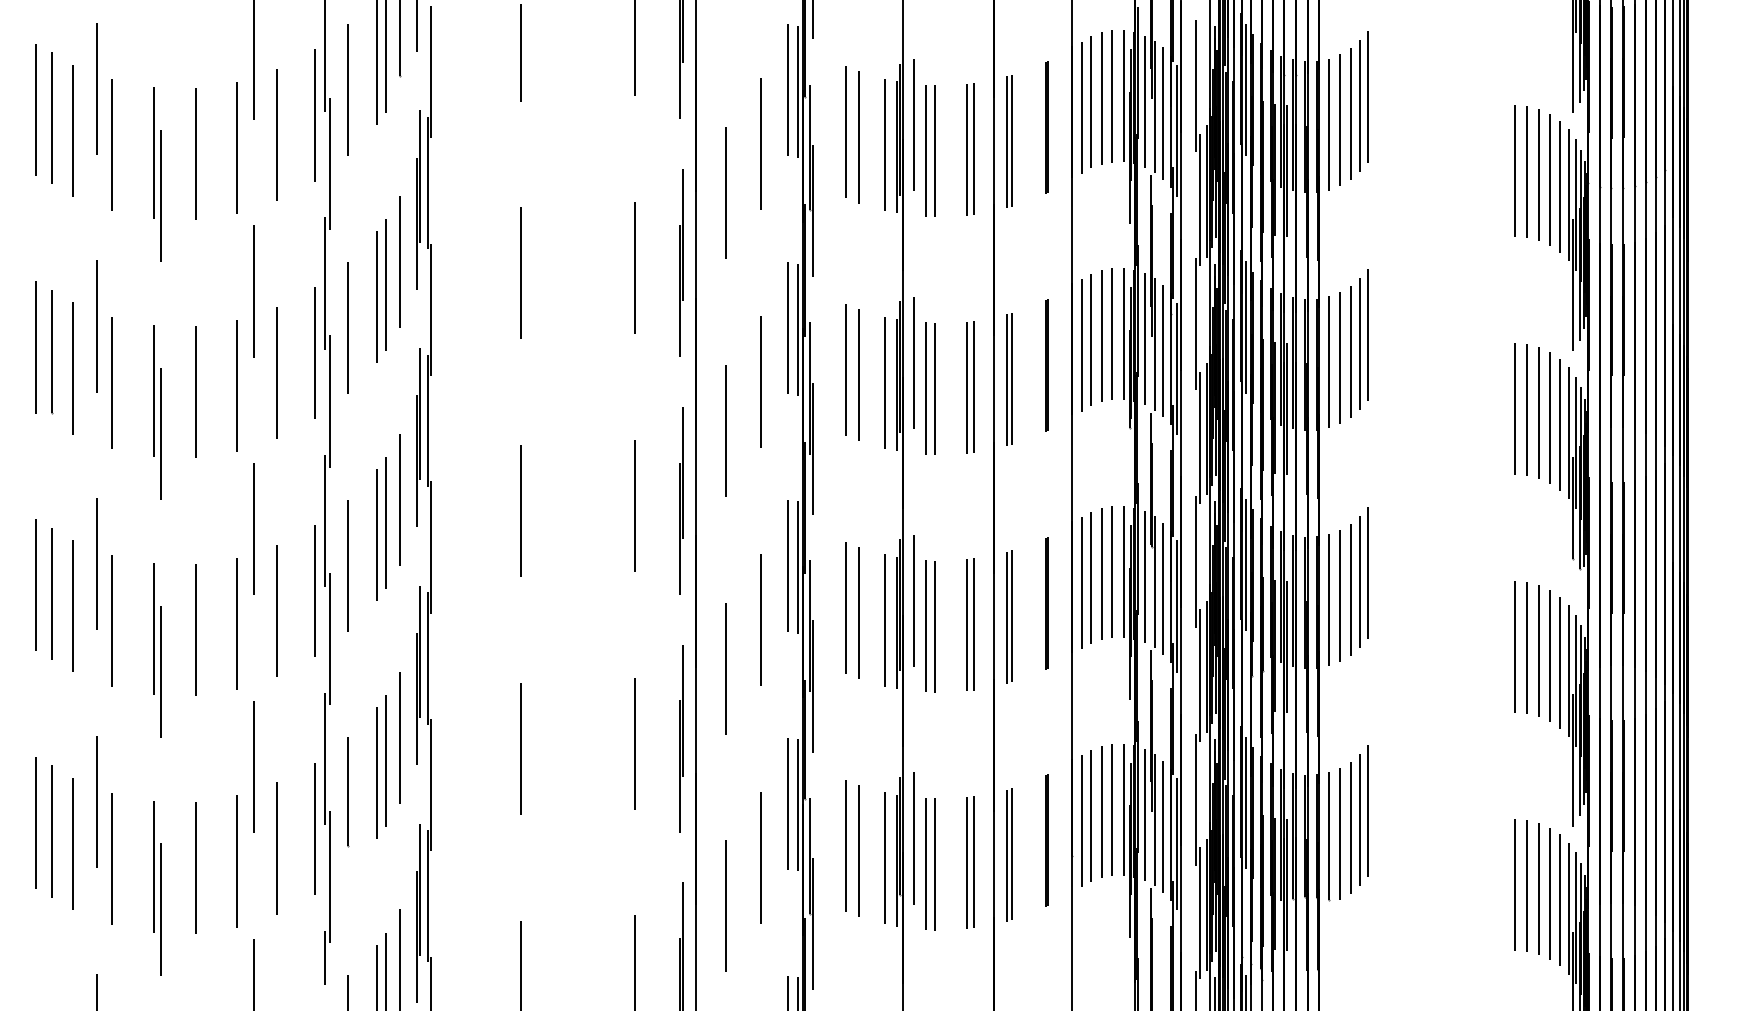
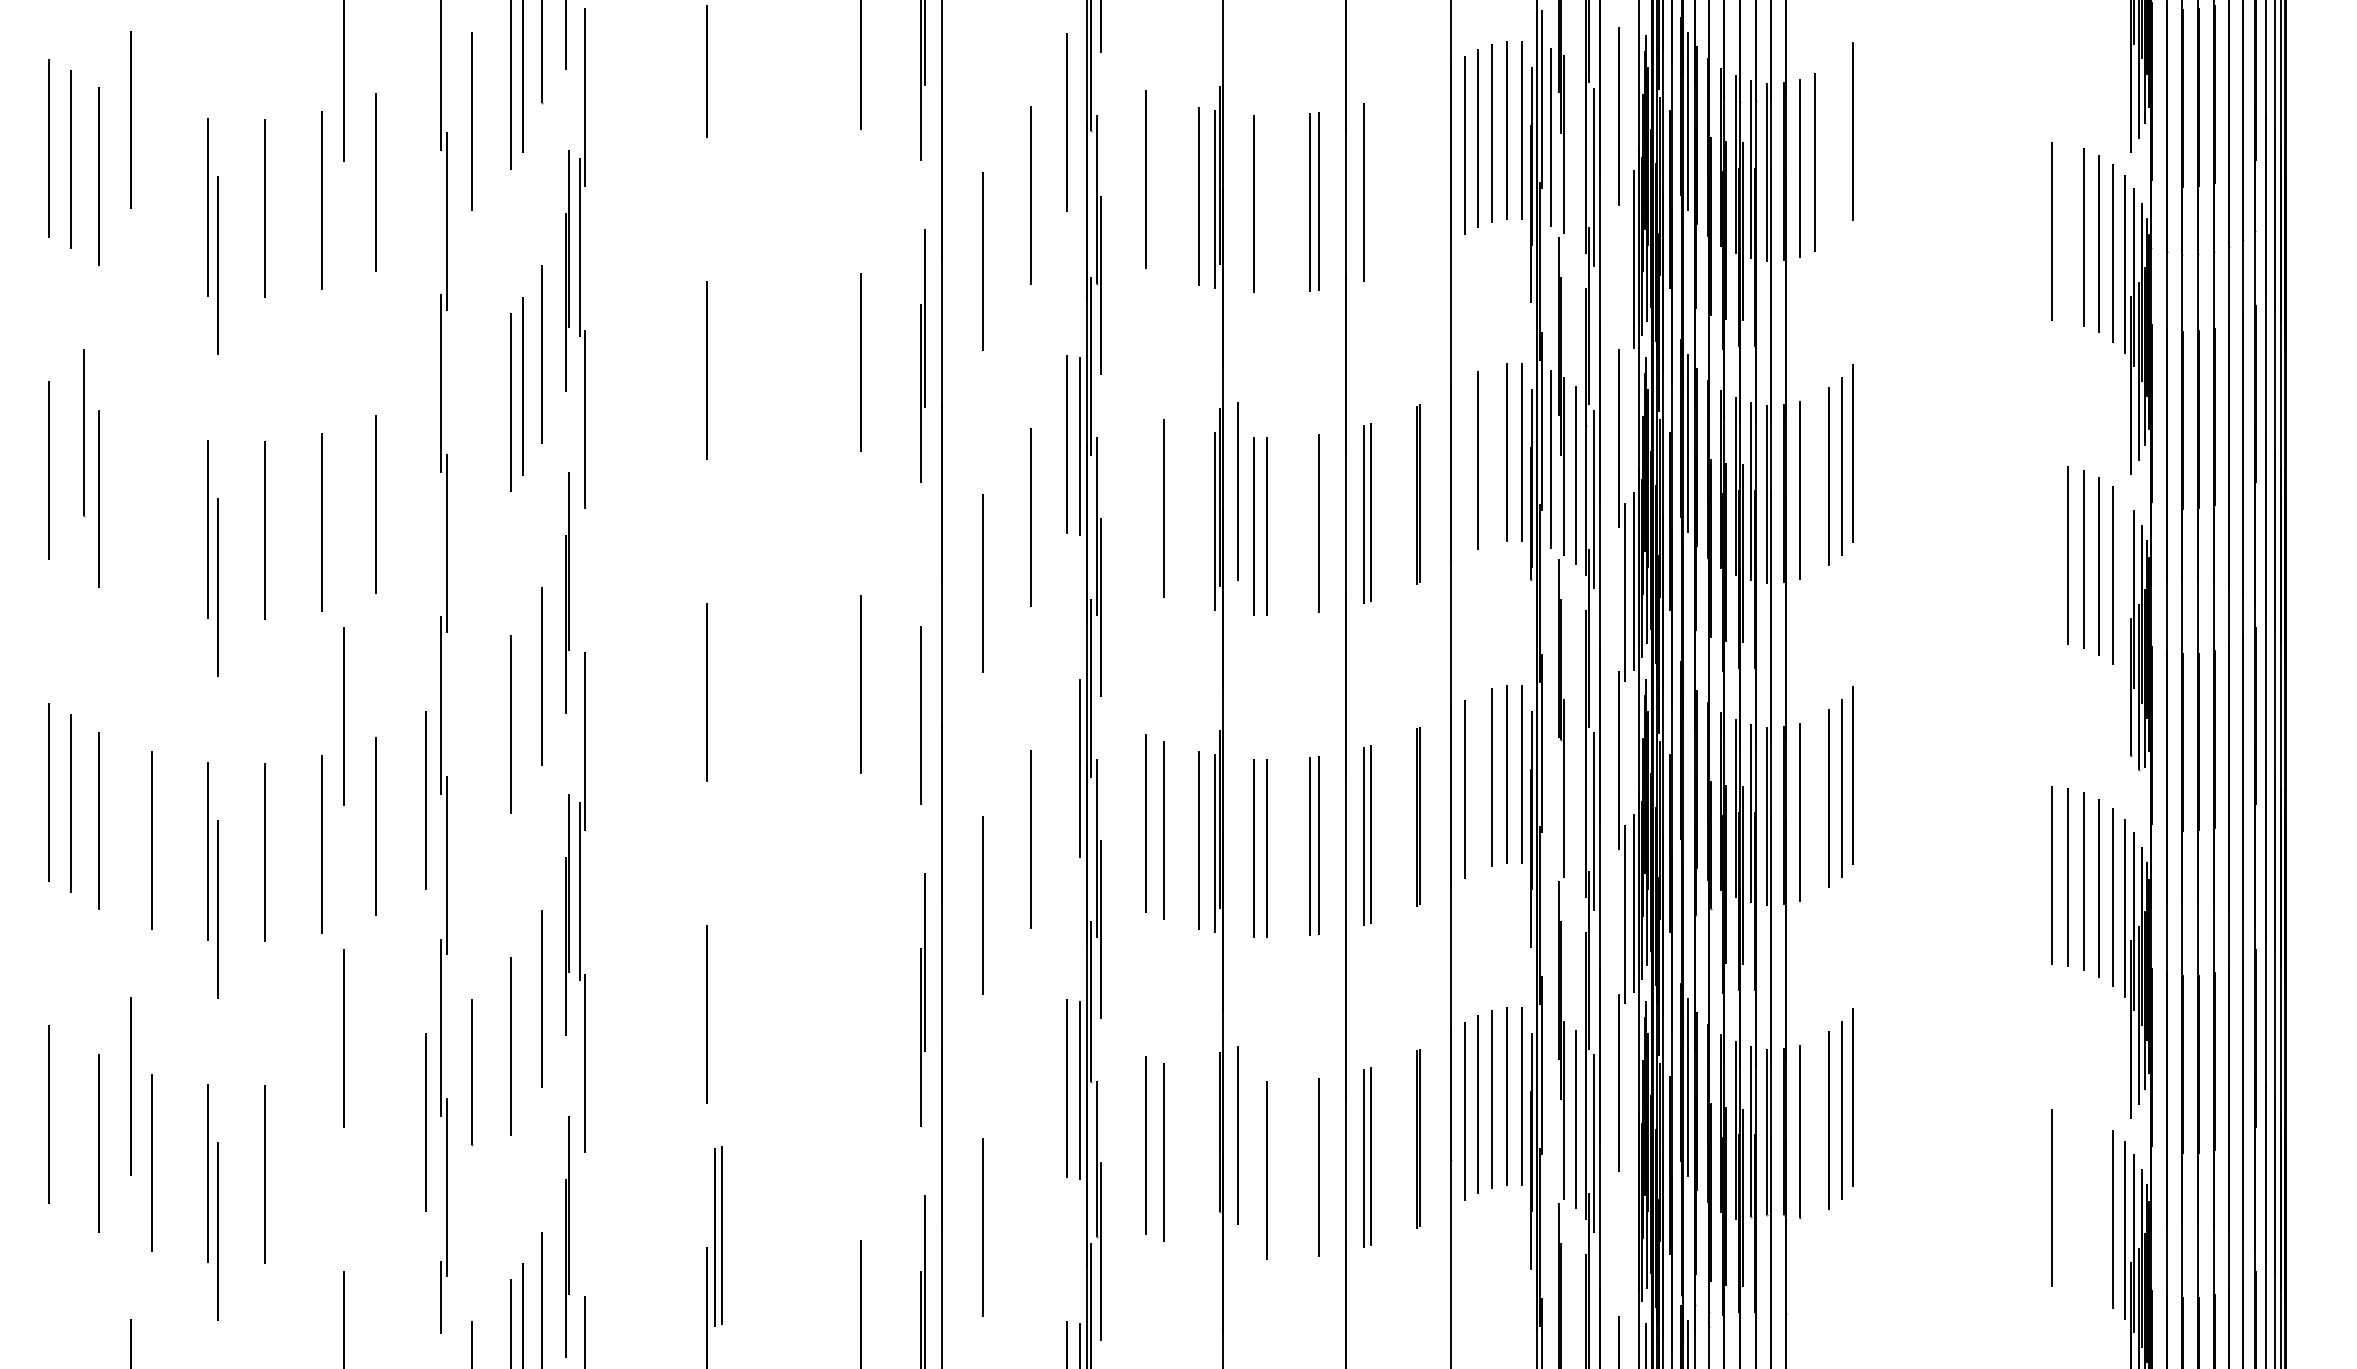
line: (797, 91) -> (1080, 123), removed
line: (1359, 106) -> (1841, 143), removed
line: (1163, 113) -> (1575, 153), removed
line: (314, 114) -> (426, 155), removed
line: (1350, 114) -> (1829, 154), removed
line: (914, 124) -> (1238, 168), removed
line: (1046, 127) -> (1417, 172), removed
line: (858, 137) -> (1163, 185), removed
line: (1011, 140) -> (1370, 190), removed
line: (112, 145) -> (152, 196), removed
line: (934, 151) -> (1266, 204), removed
line: (1527, 171) -> (2068, 232), removed
line: (1200, 199) -> (1625, 270), removed
line: (253, 291) -> (343, 394), removed
line: (96, 326) -> (131, 441), removed
line: (347, 327) -> (471, 443), removed
line: (1101, 335) -> (1492, 454), removed
line: (1081, 345) -> (1465, 467), removed
line: (52, 351) -> (84, 433), moved
line: (314, 352) -> (426, 477), removed
line: (1340, 357) -> (1815, 484), removed
line: (845, 369) -> (1145, 500), removed
line: (111, 382) -> (151, 518), removed
line: (884, 382) -> (1198, 517), removed
line: (966, 387) -> (1309, 524), removed
line: (1514, 408) -> (2051, 553), removed
line: (427, 420) -> (579, 569), removed
line: (1568, 432) -> (2124, 585), removed
line: (682, 472) -> (924, 639), removed
line: (385, 522) -> (522, 707), removed
line: (96, 563) -> (131, 763), removed
line: (347, 565) -> (471, 765), removed
line: (788, 565) -> (1067, 765), removed
line: (1245, 565) -> (1687, 765), removed
line: (1091, 577) -> (1478, 782), removed
line: (1144, 577) -> (1550, 781), removed
line: (1163, 588) -> (1575, 797), removed
line: (1339, 595) -> (1814, 806), removed
line: (913, 600) -> (1237, 813), removed
line: (635, 743) -> (860, 1006), removed
line: (385, 760) -> (522, 1029), removed
line: (1144, 814) -> (1550, 1103), removed
line: (51, 831) -> (70, 1125), removed
line: (1340, 833) -> (1815, 1128), removed
line: (277, 848) -> (375, 1148), removed
line: (760, 857) -> (1030, 1161), removed
line: (884, 857) -> (1198, 1161), removed
line: (896, 860) -> (1214, 1165), removed
line: (237, 861) -> (321, 1166), removed
line: (966, 862) -> (1309, 1168), removed
line: (925, 863) -> (1253, 1169), removed
line: (1527, 885) -> (2068, 1198), removed
line: (1538, 888) -> (2083, 1203), removed
line: (1549, 893) -> (2098, 1209), removed
line: (427, 896) -> (579, 1213), removed
line: (1206, 904) -> (1634, 1224), removed
part: (530, 913) -> (718, 1236), added
line: (1200, 913) -> (1625, 1236), removed

